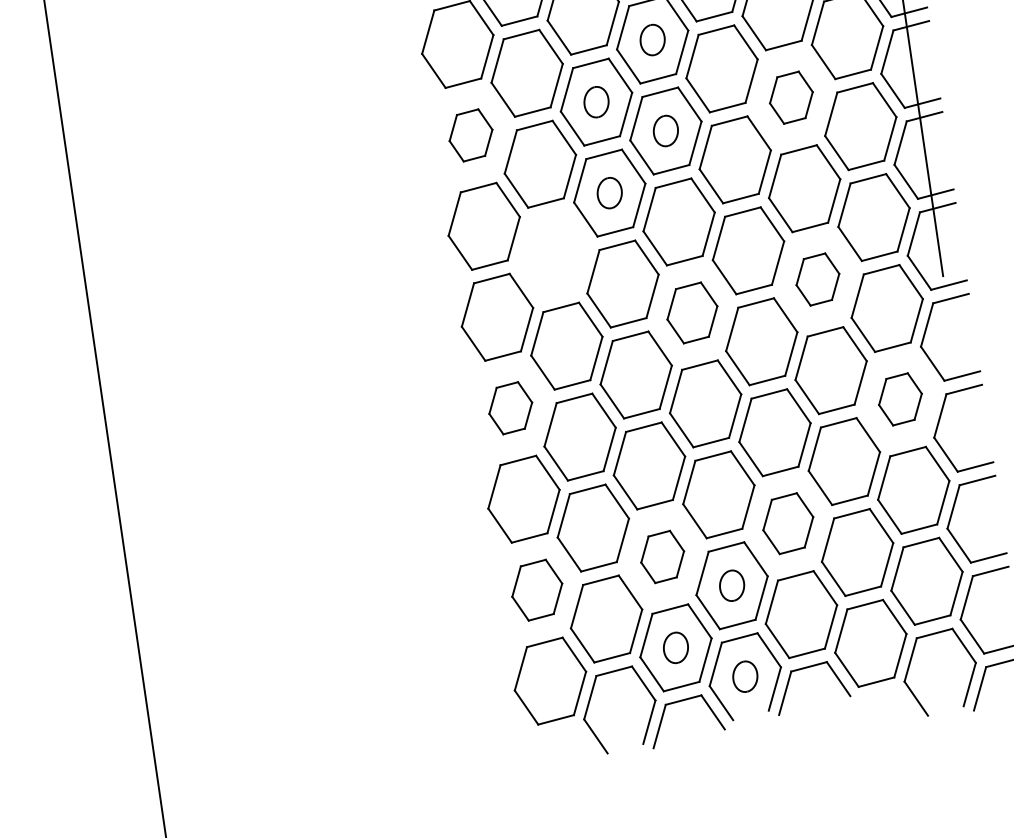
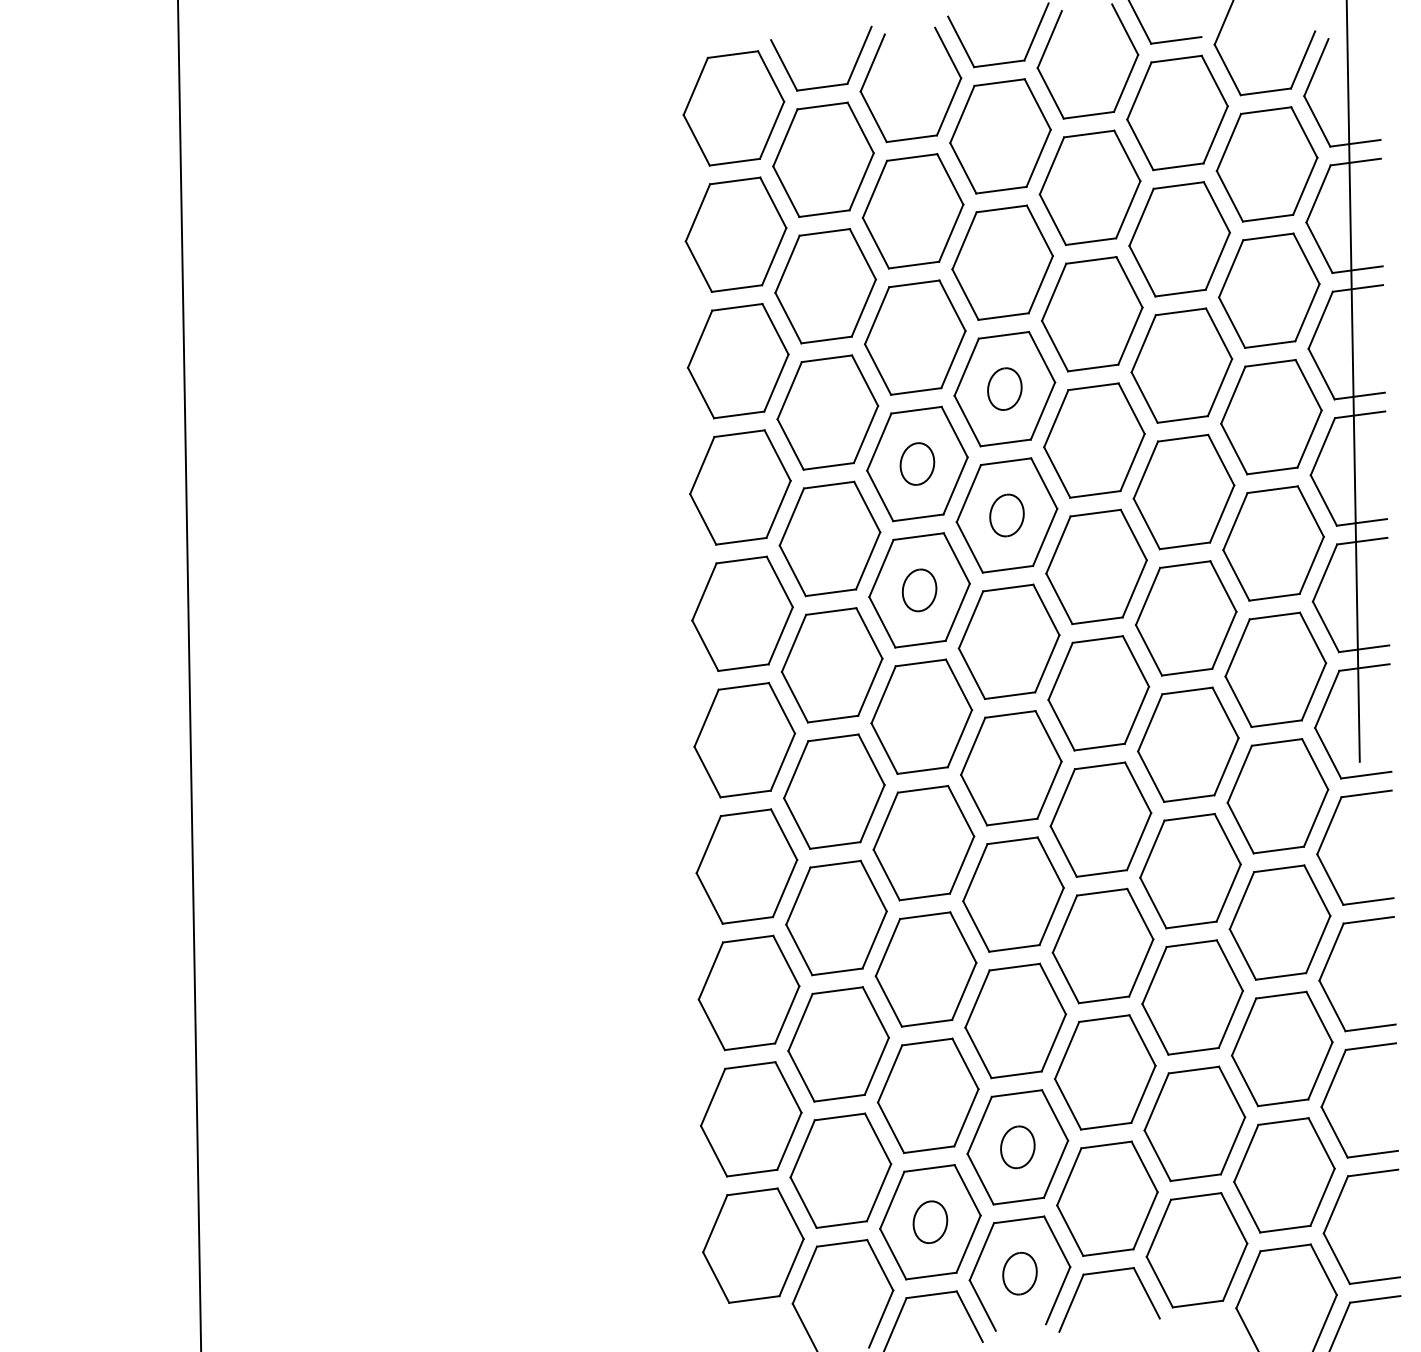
part: (790, 97) -> (1183, 491), size x1.67
part: (471, 135) -> (740, 487), size x1.67
part: (553, 255) -> (831, 665), added
part: (817, 279) -> (1188, 744), size x1.67
part: (692, 313) -> (1011, 768), size x1.43
part: (900, 399) -> (1279, 922), size x1.67
part: (510, 408) -> (746, 866), size x1.67
part: (788, 523) -> (1105, 1072), size x1.43
part: (662, 556) -> (927, 1095), size x1.67
part: (537, 590) -> (751, 1119), size x1.43

